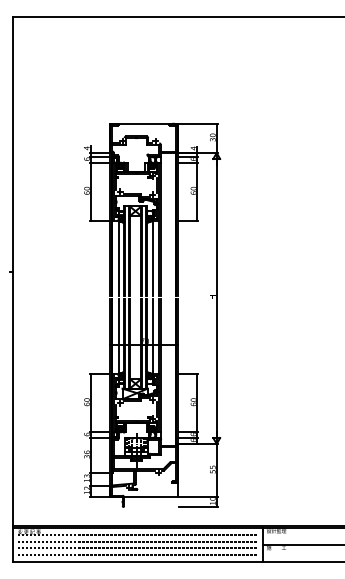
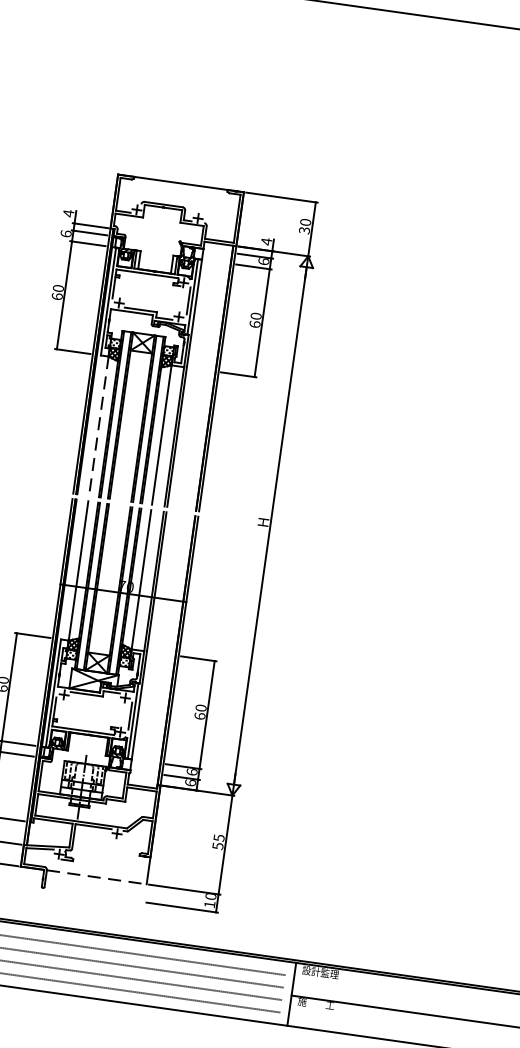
line: (118, 258) -> (98, 426), solid -> dashed
line: (151, 497) -> (97, 877), solid -> dashed

